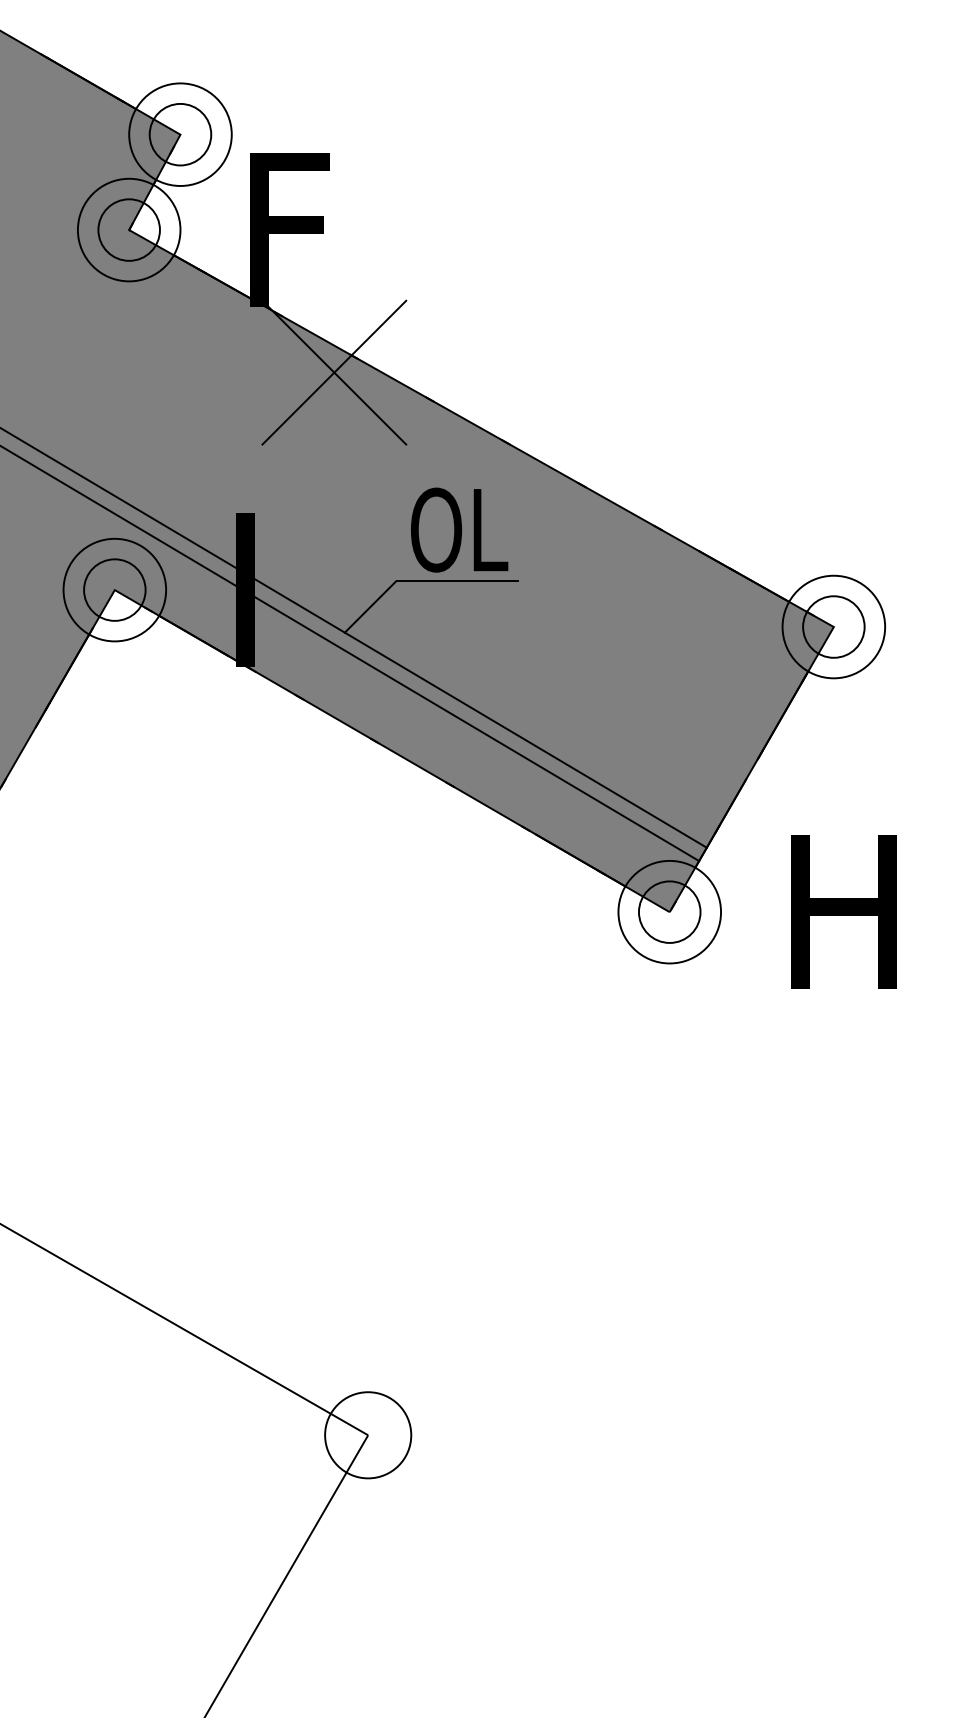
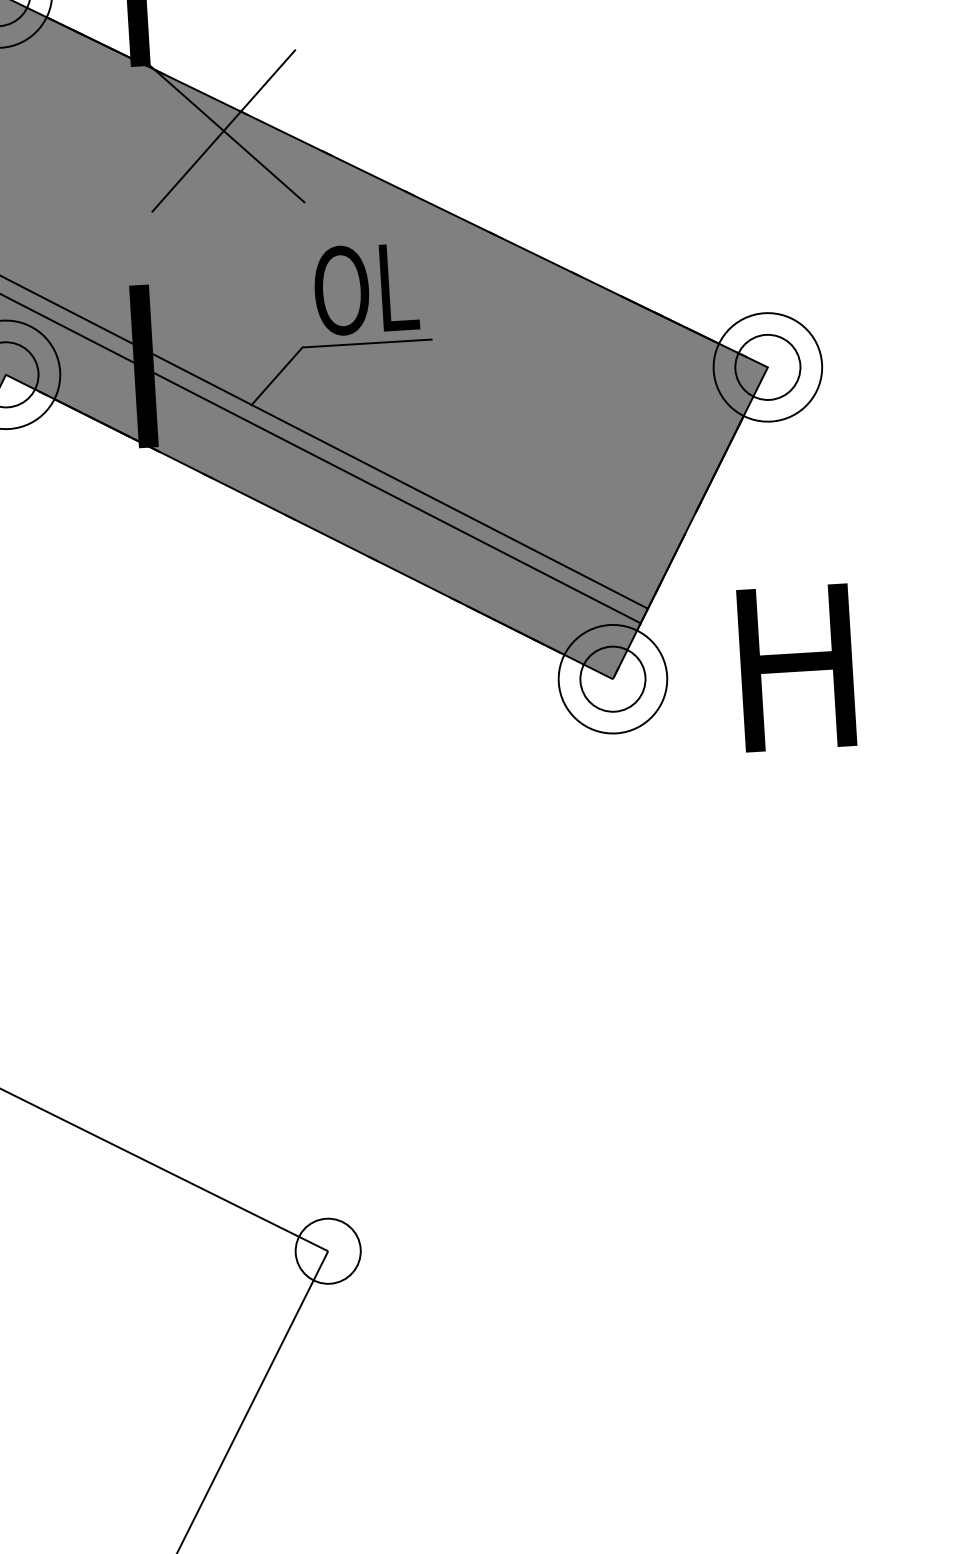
circle: (367, 1435) -> (327, 1251), size x0.71

